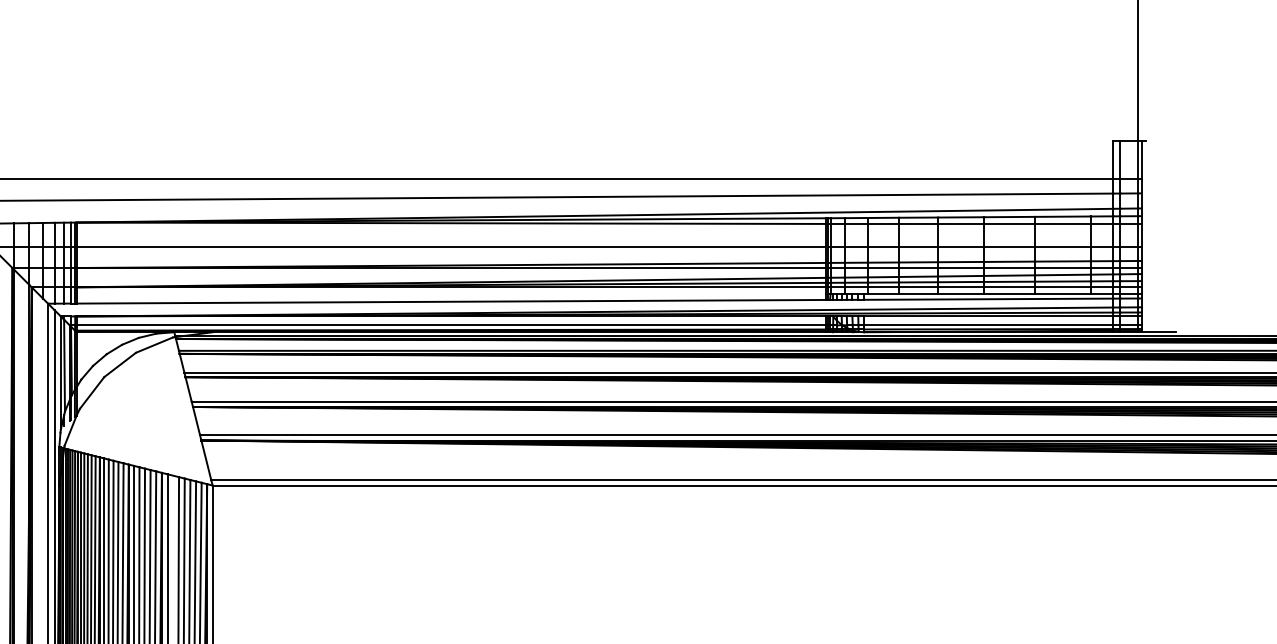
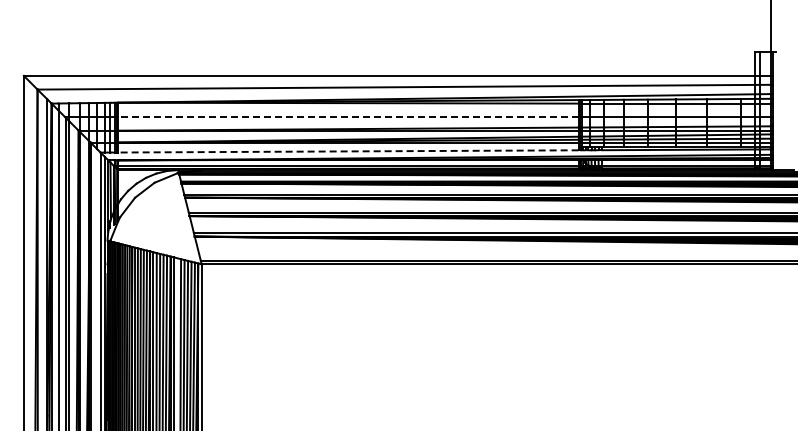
line: (449, 246) -> (347, 117), solid -> dashed
line: (449, 301) -> (347, 151), solid -> dashed

